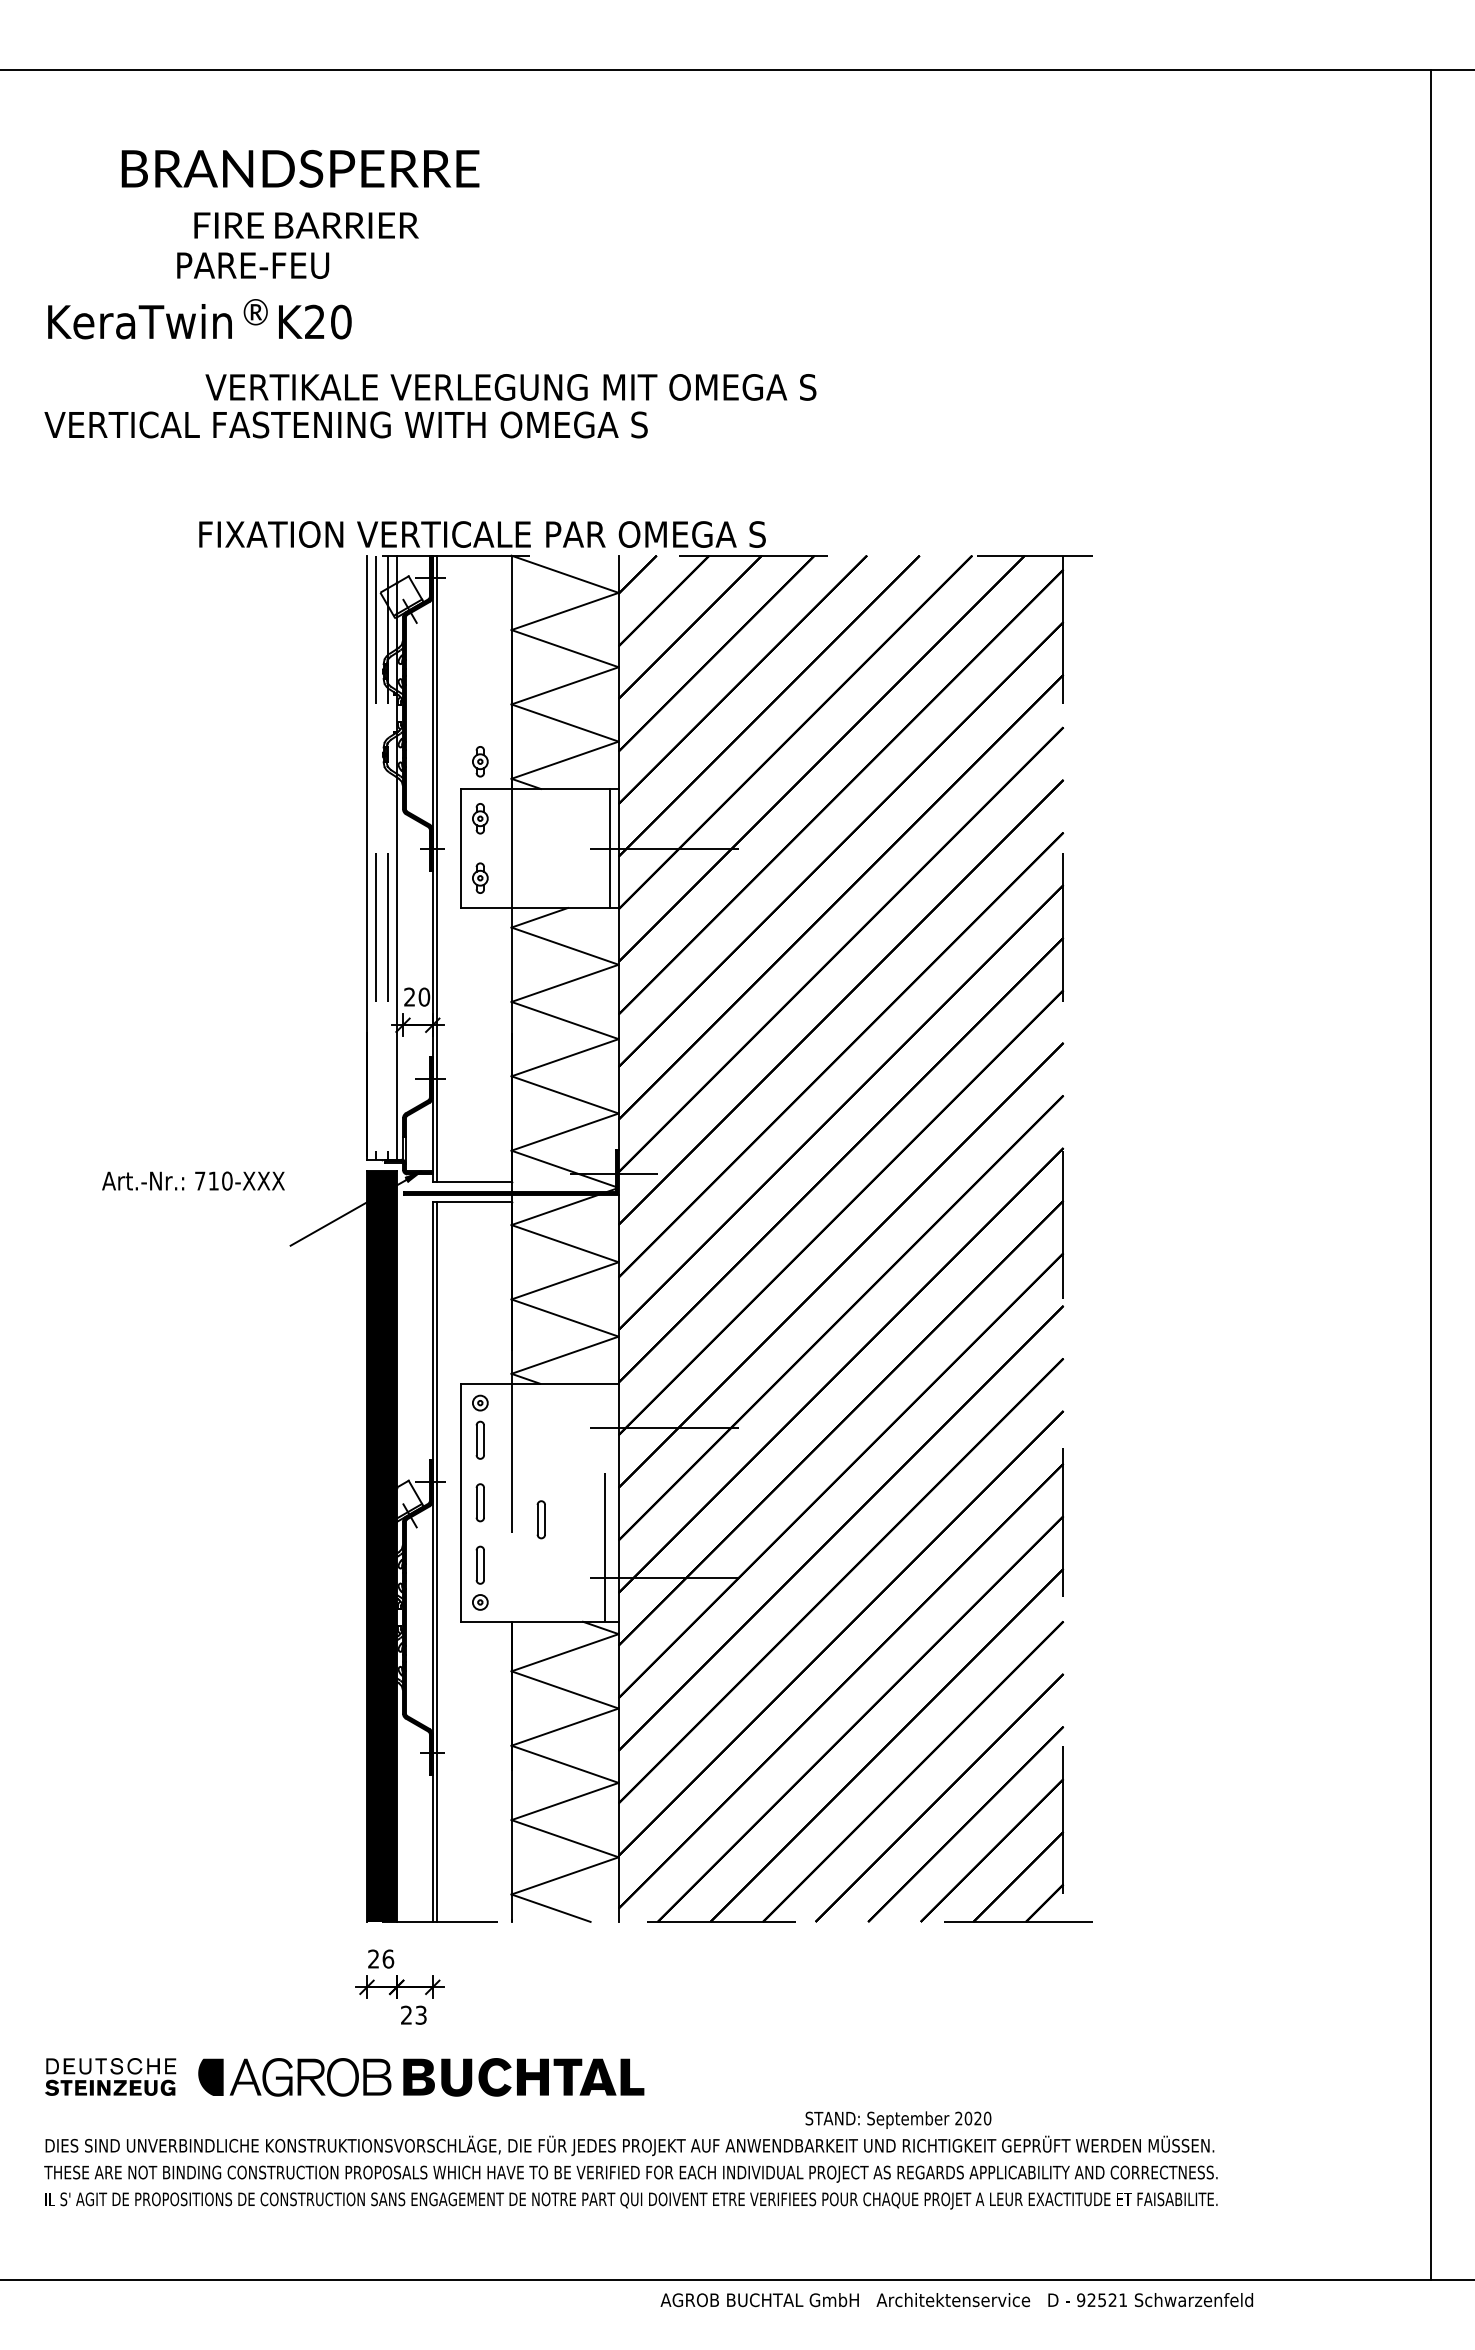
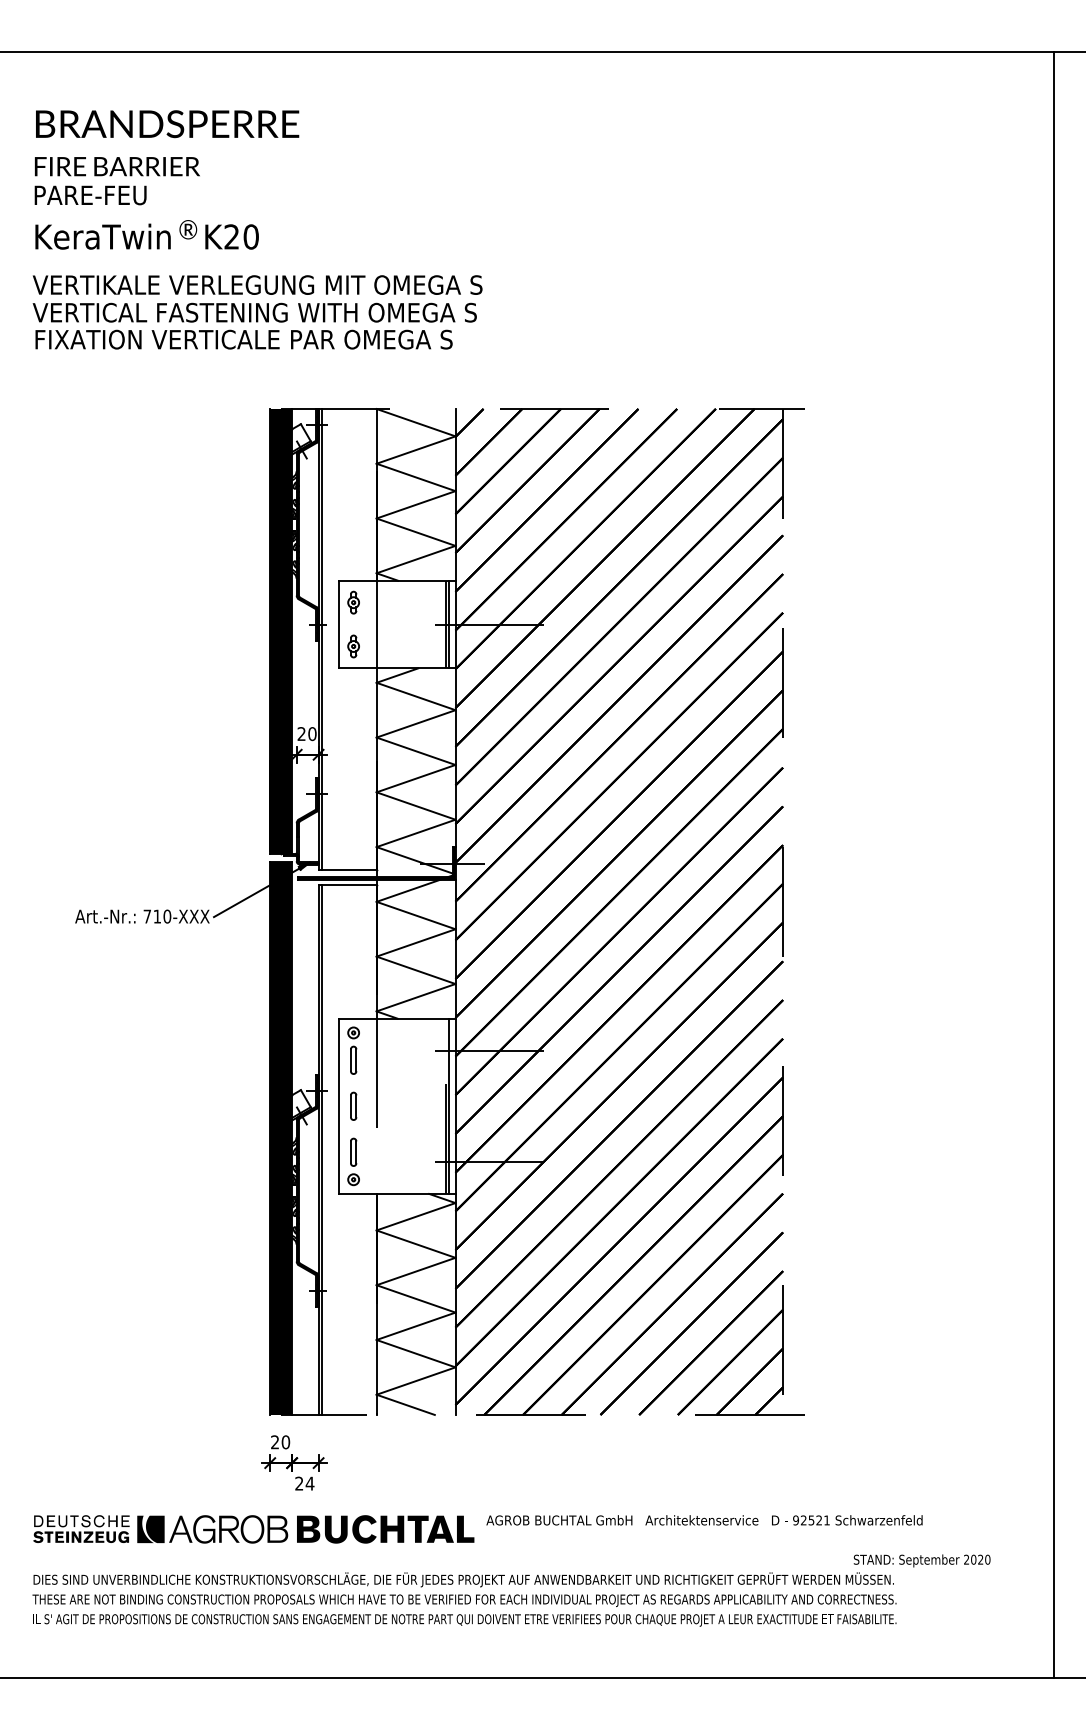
text: (300, 168) -> (167, 123), moved
text: (306, 225) -> (117, 166), moved
text: (253, 265) -> (90, 195), moved
text: (510, 387) -> (257, 285), moved
text: (482, 534) -> (244, 339), moved
part: (480, 761) -> (353, 560), removed
line: (605, 848) -> (445, 624), added
fill: (382, 857) -> (281, 631), added
text: (193, 1180) -> (142, 916), moved
line: (609, 1502) -> (448, 1106), added
part: (540, 1519) -> (397, 1118), removed
text: (388, 1958) -> (286, 1441), 26 -> 20
text: (421, 2014) -> (310, 1483), 23 -> 24
fill: (197, 2076) -> (145, 1528), added
text: (898, 2119) -> (922, 1560), moved
text: (956, 2300) -> (704, 1520), moved

